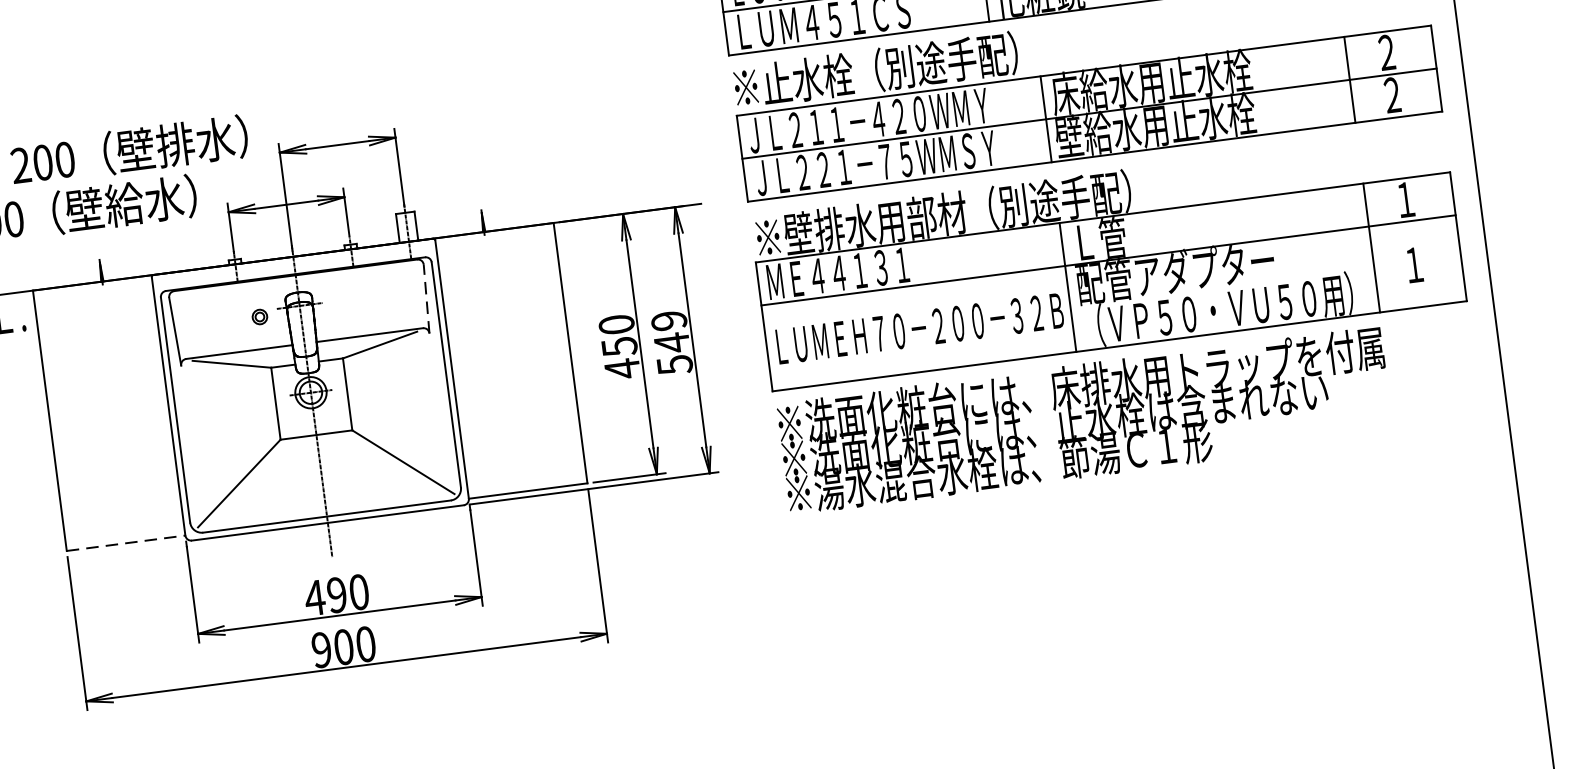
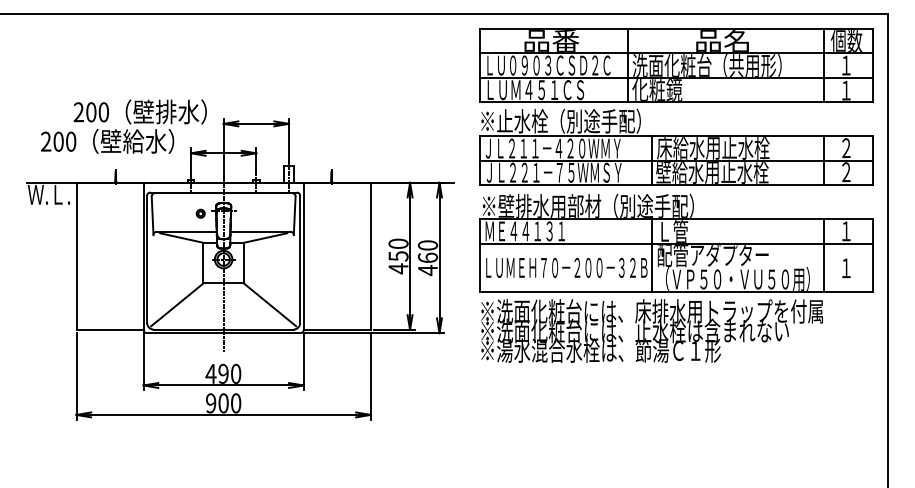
line: (426, 298) -> (294, 215), dashed -> solid
text: (671, 344) -> (427, 258), 549 -> 460
line: (126, 542) -> (110, 329), dashed -> solid

